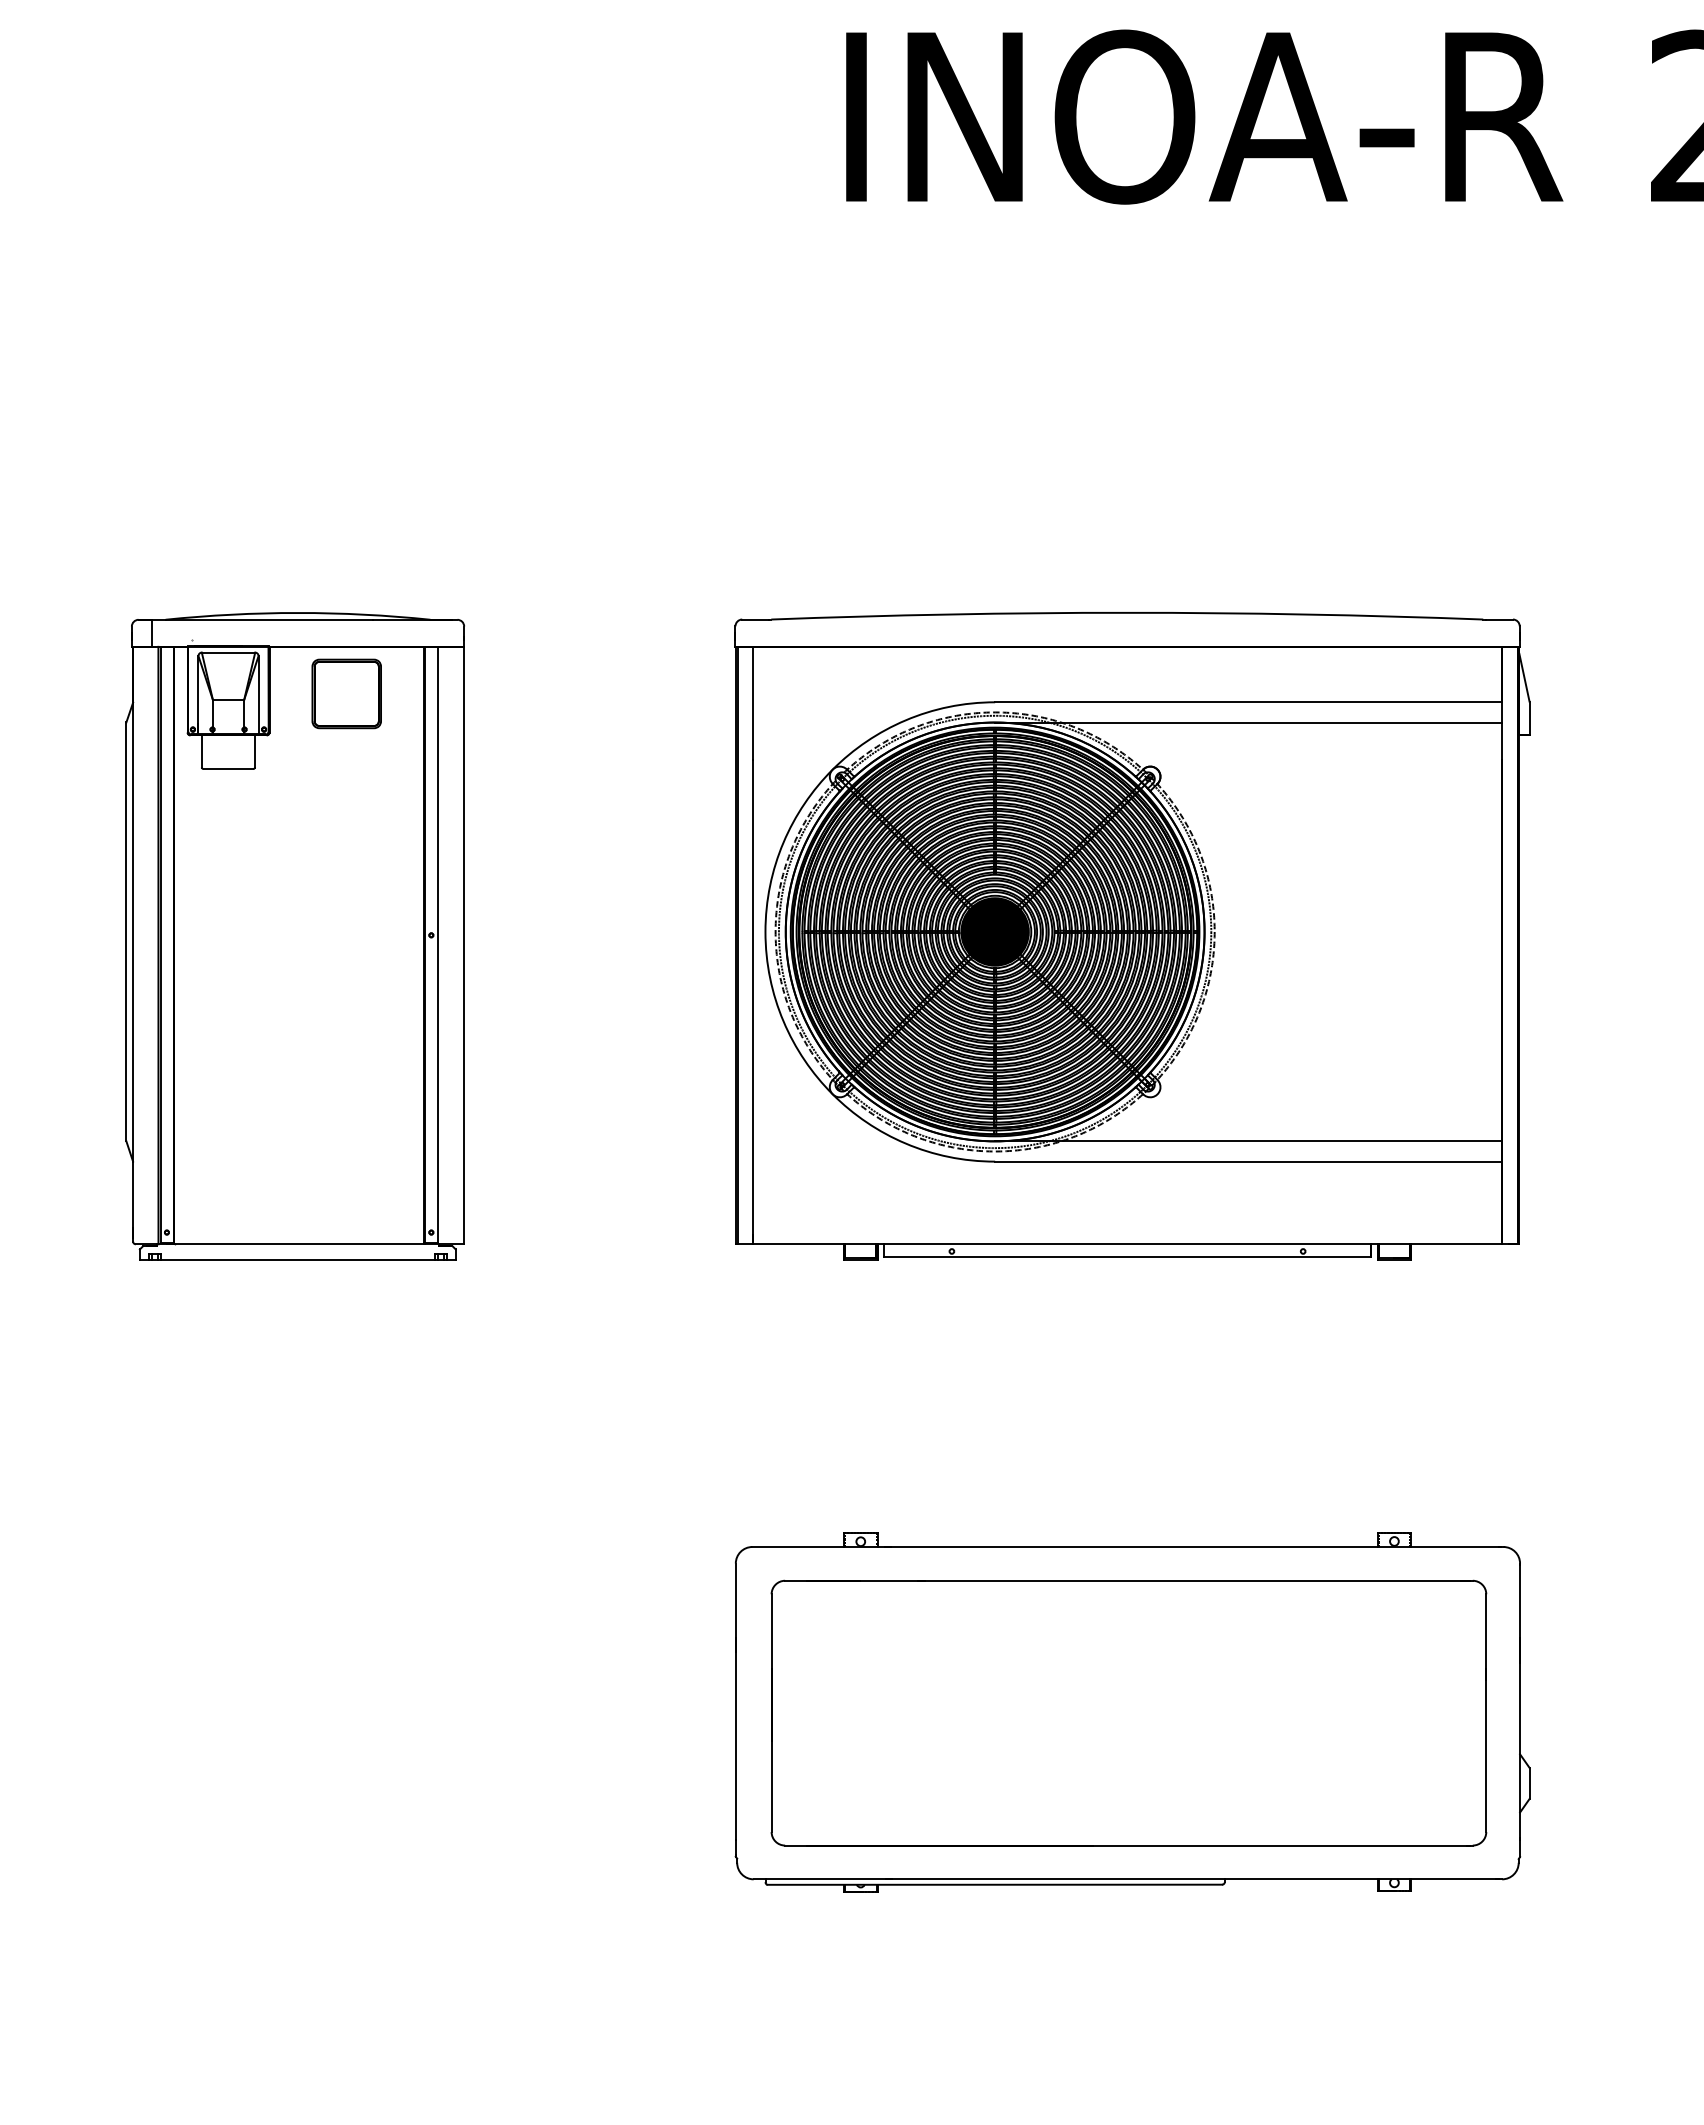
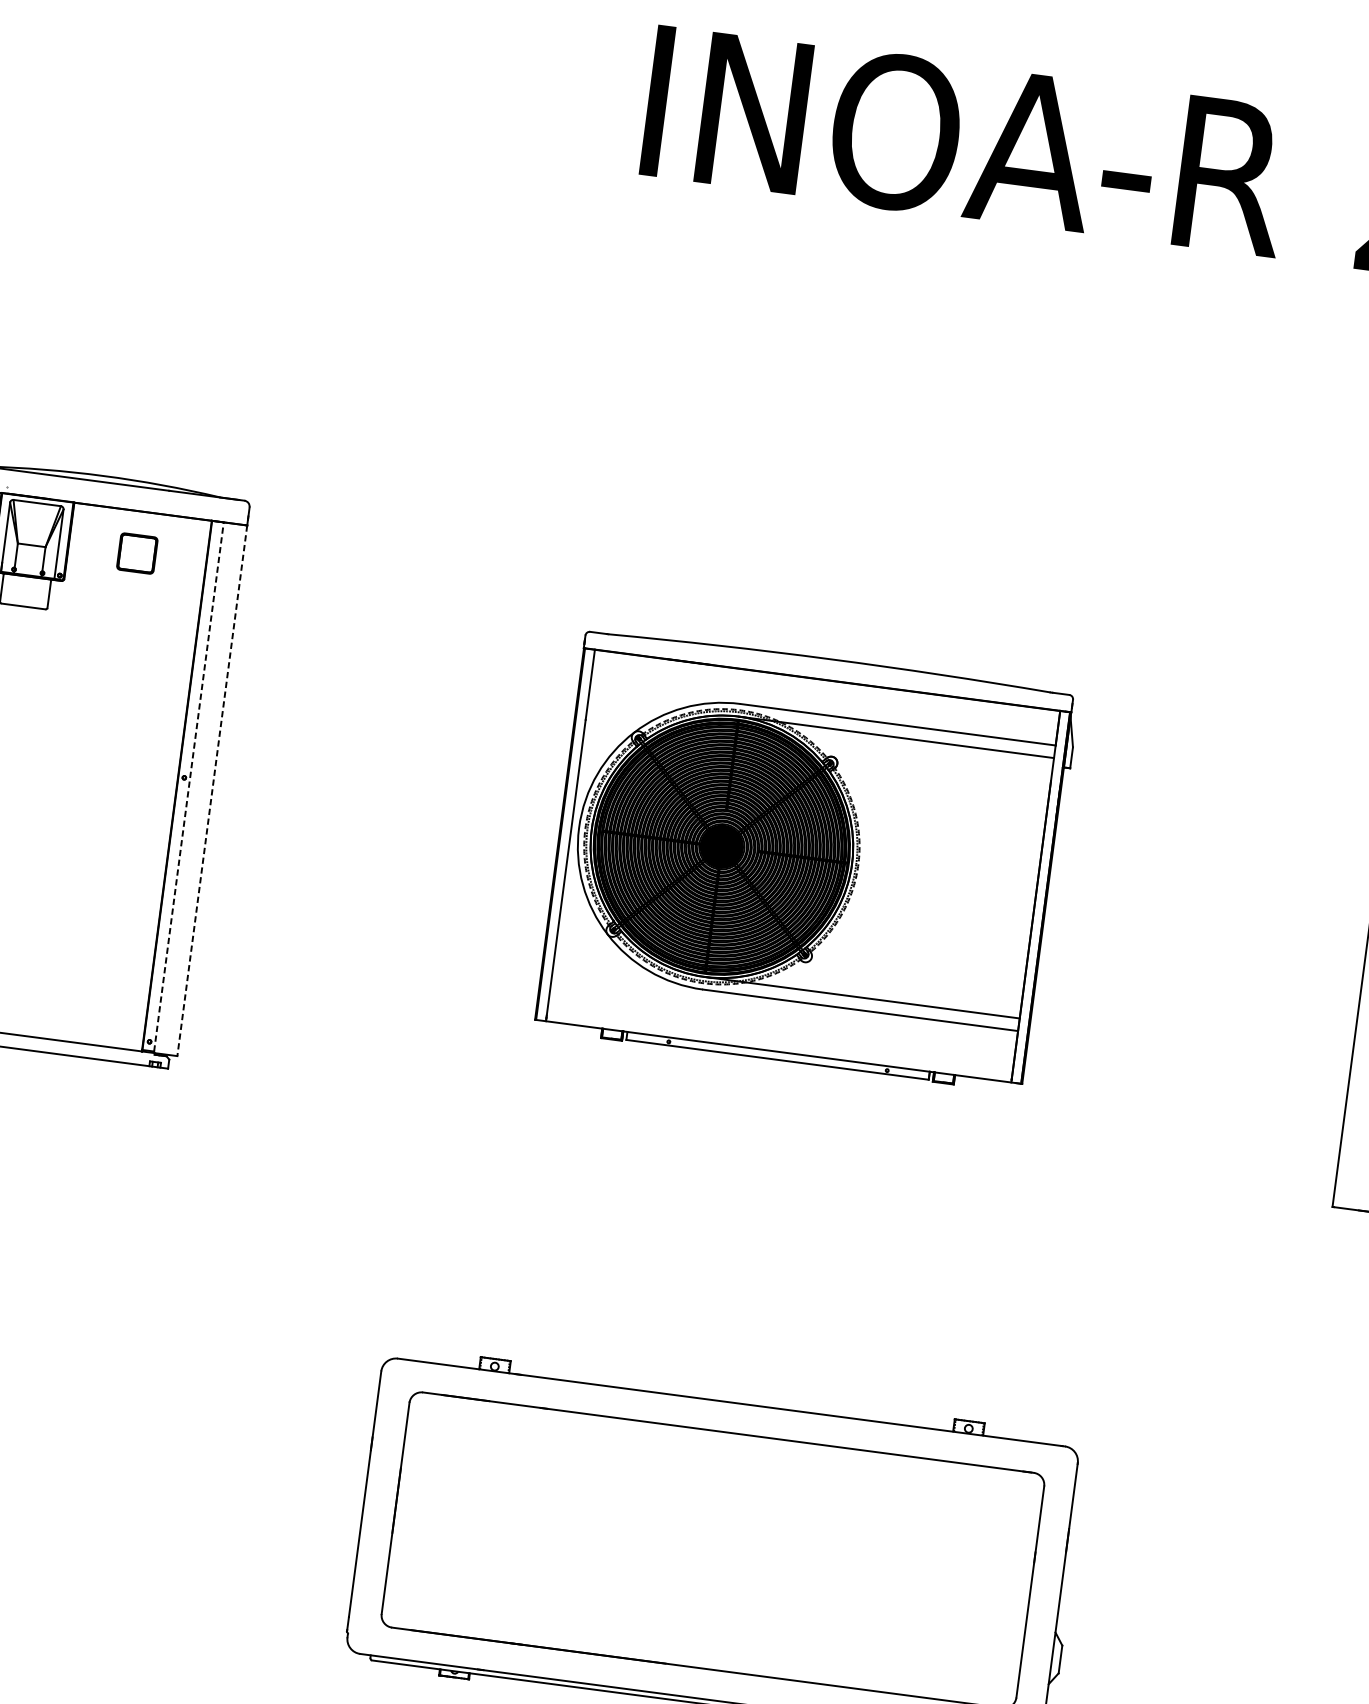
part: (346, 693) -> (137, 553), size x0.6
part: (1132, 936) -> (806, 860), size x0.7
line: (437, 944) -> (188, 786), solid -> dashed
line: (464, 945) -> (212, 790), solid -> dashed

